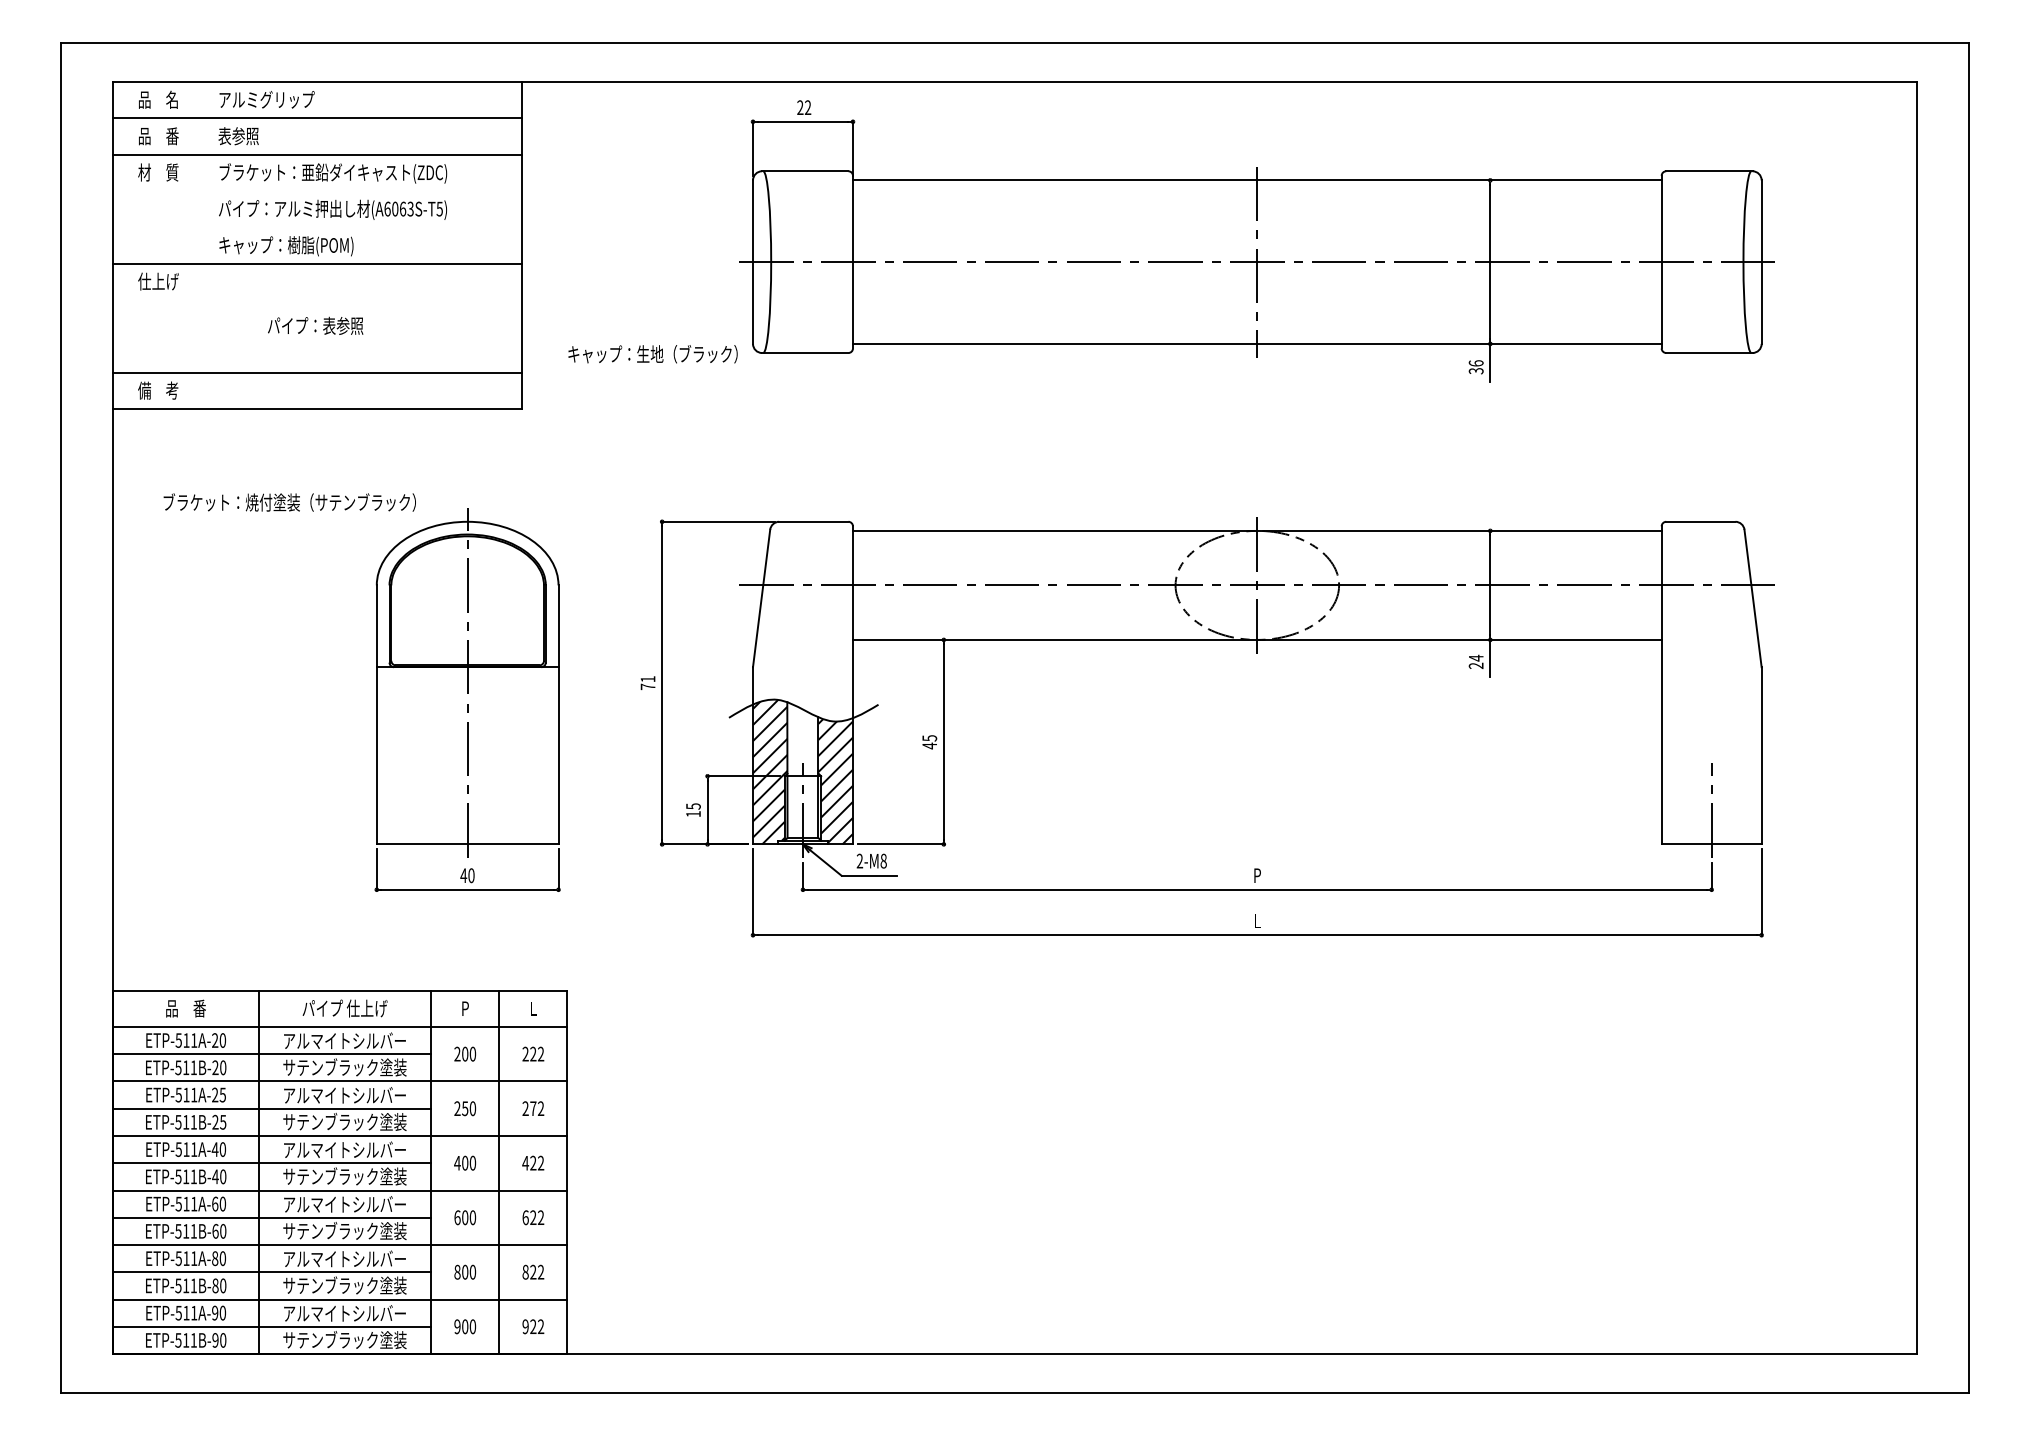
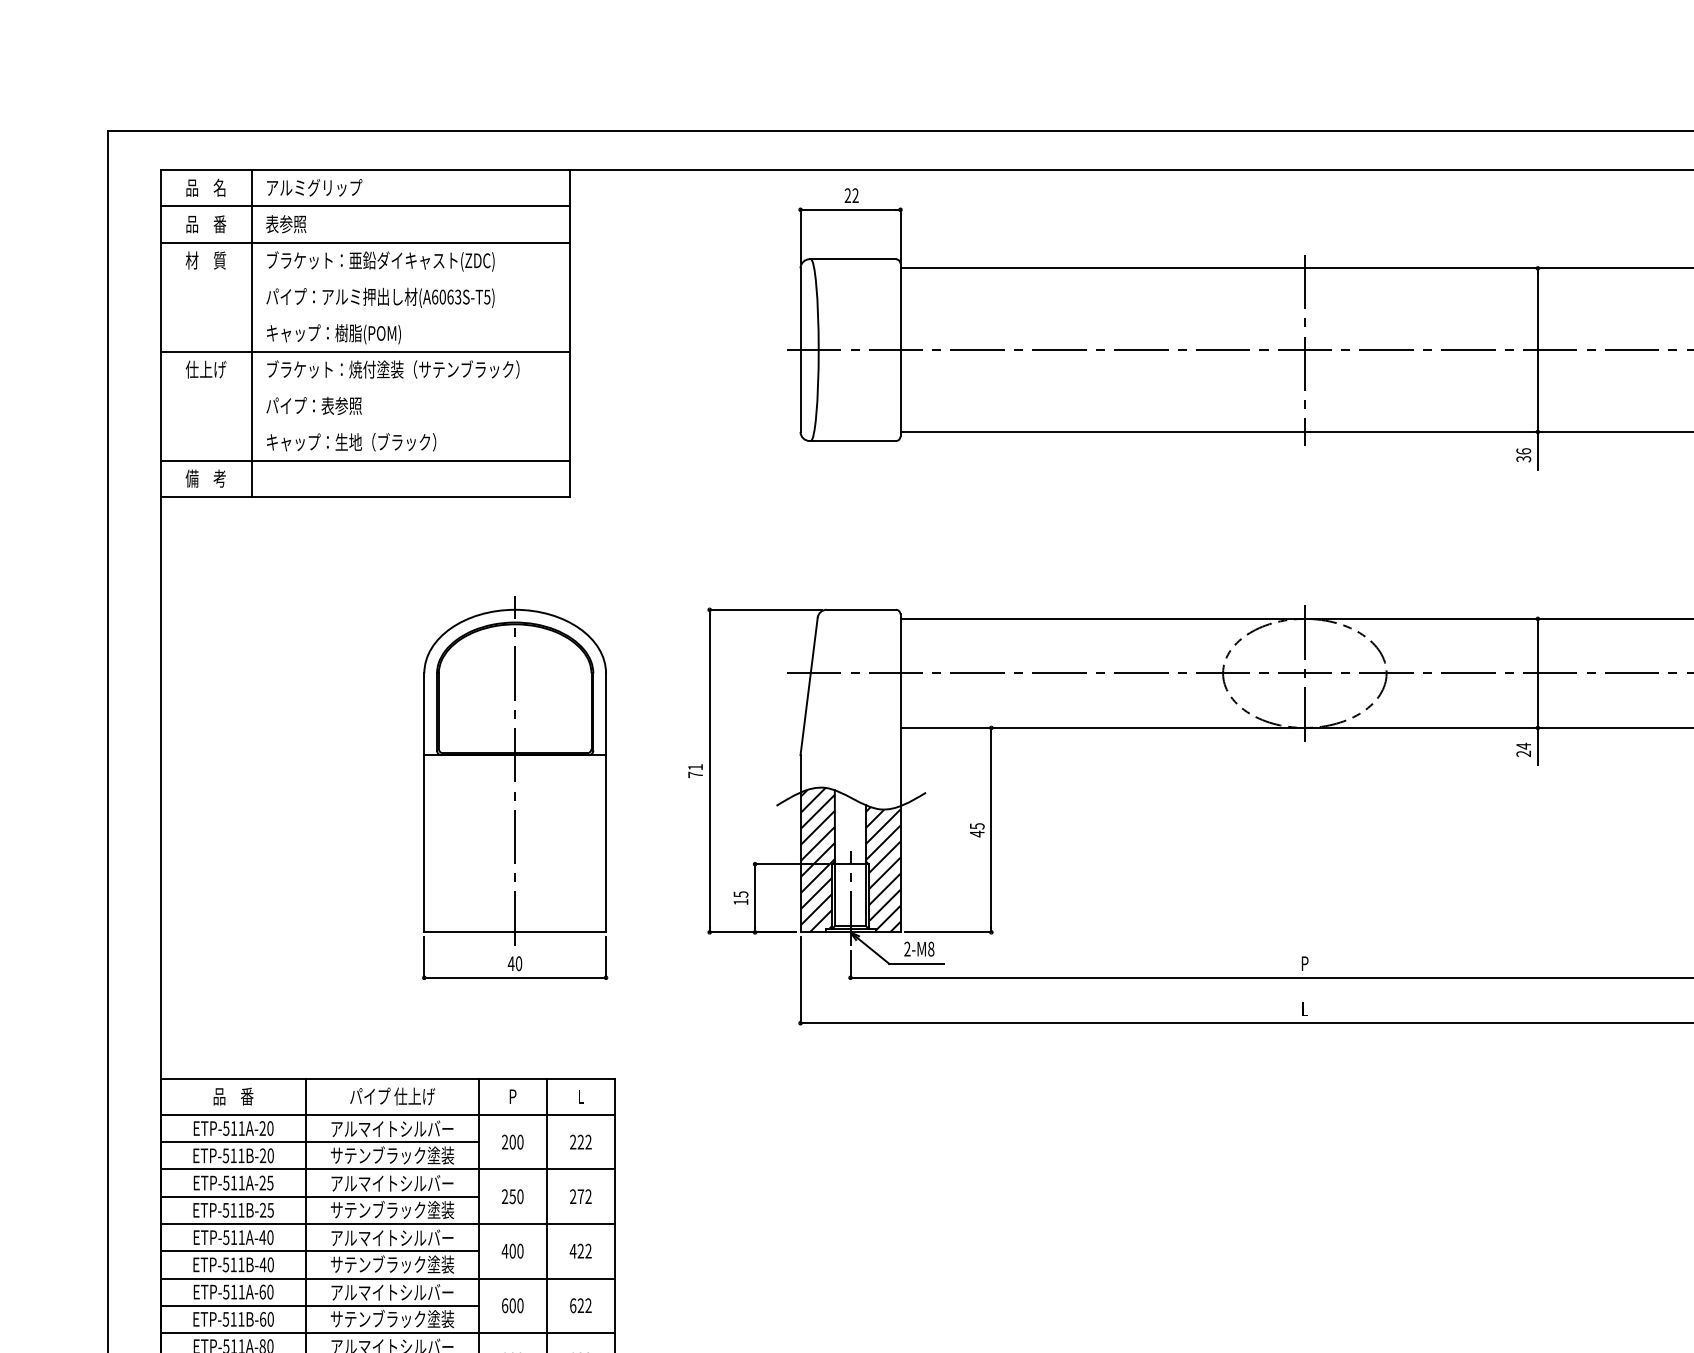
line: (204, 245) -> (252, 333), added
text: (315, 325) -> (314, 405), moved
text: (652, 354) -> (351, 442), moved
text: (289, 502) -> (393, 369), moved

